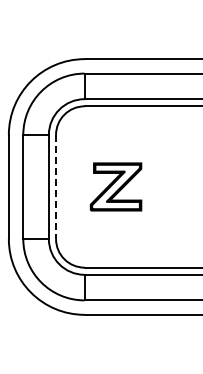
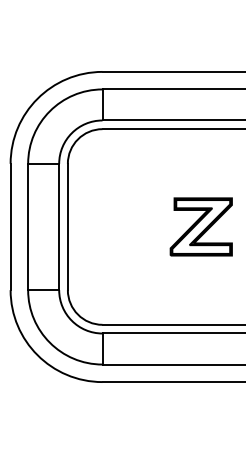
part: (115, 186) -> (200, 226), moved
line: (55, 187) -> (67, 227), dashed -> solid

